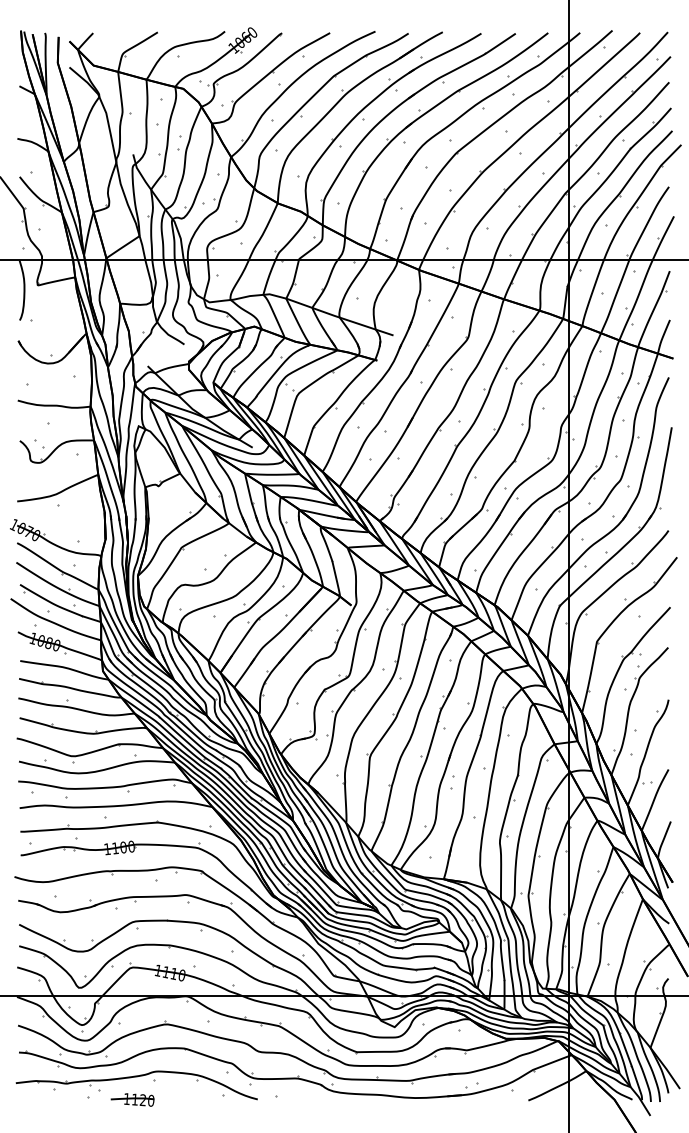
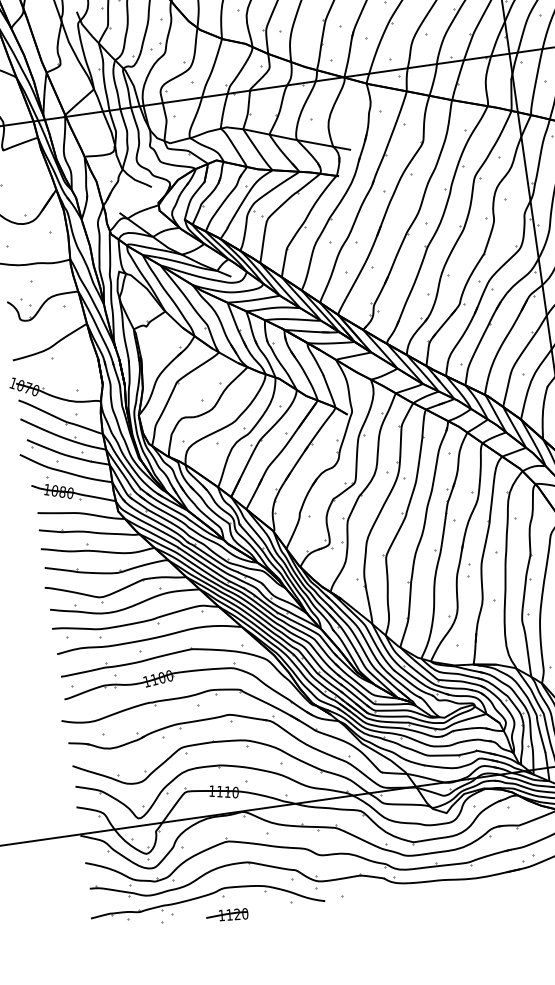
part: (132, 1099) -> (227, 915), moved

